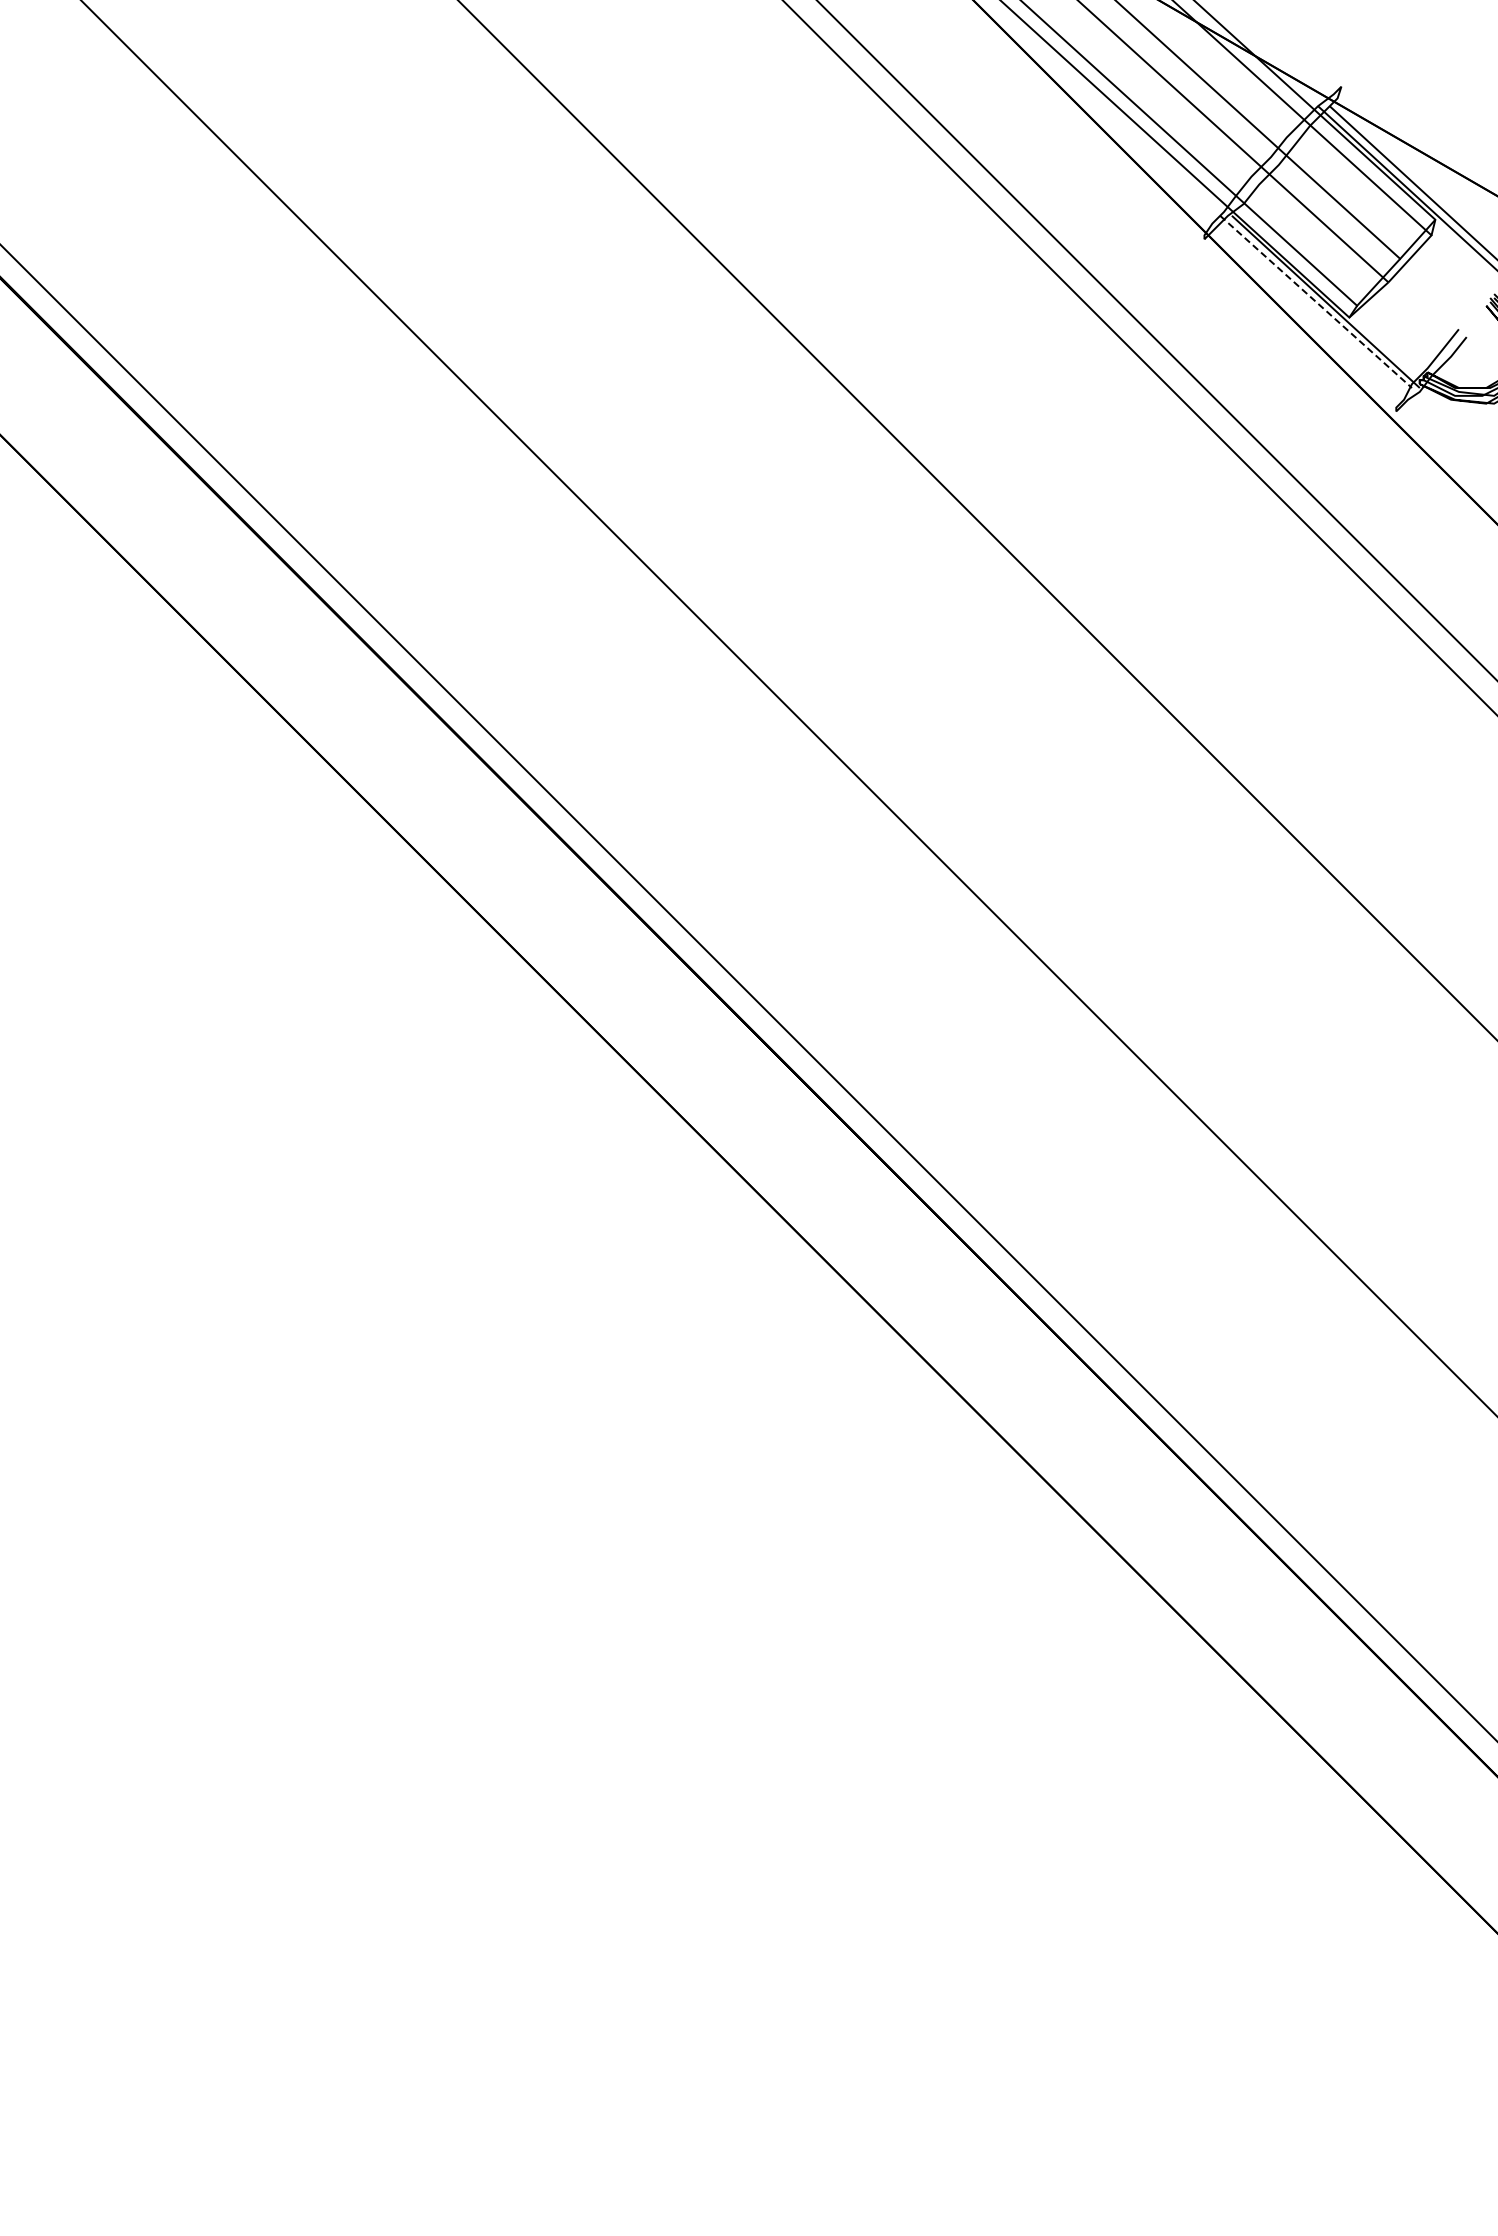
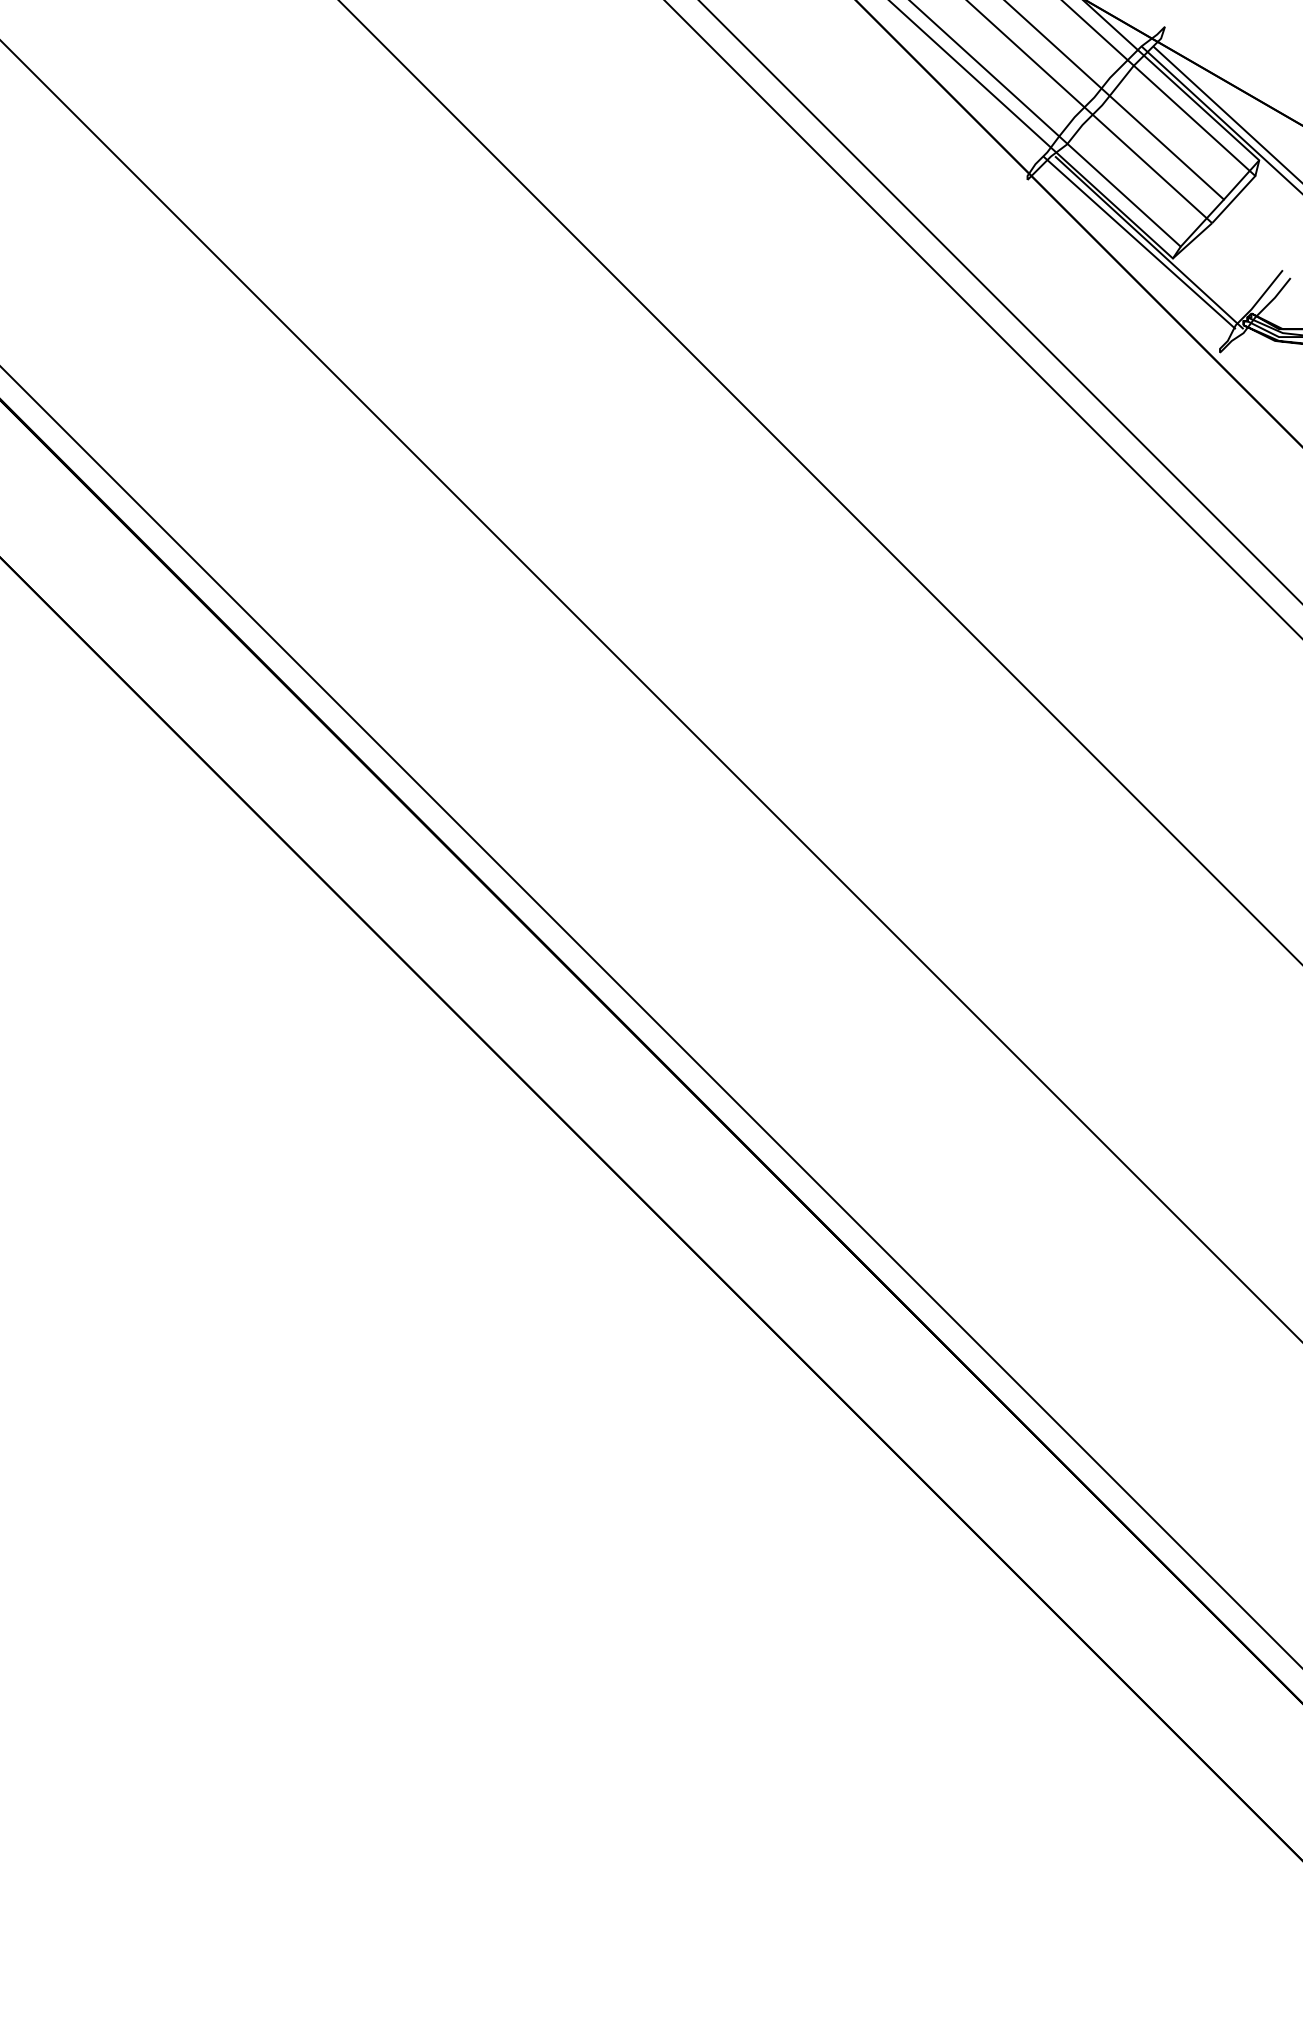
line: (1316, 301) -> (1139, 242), dashed -> solid

